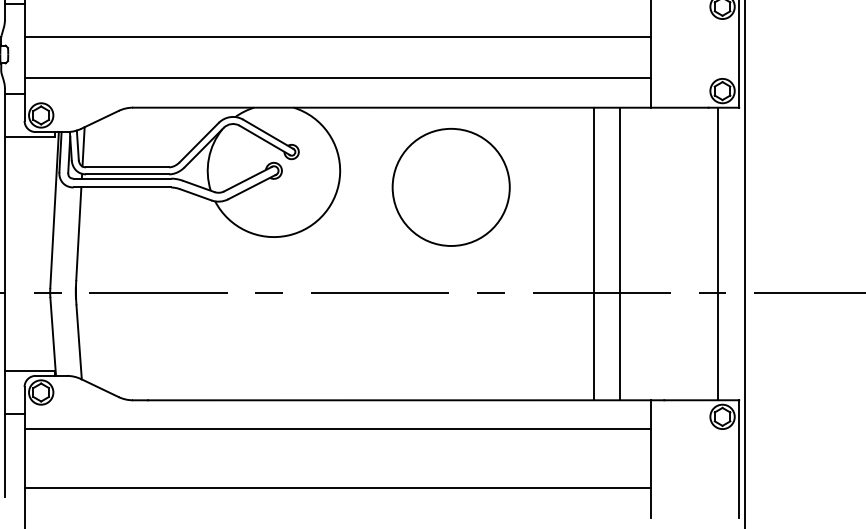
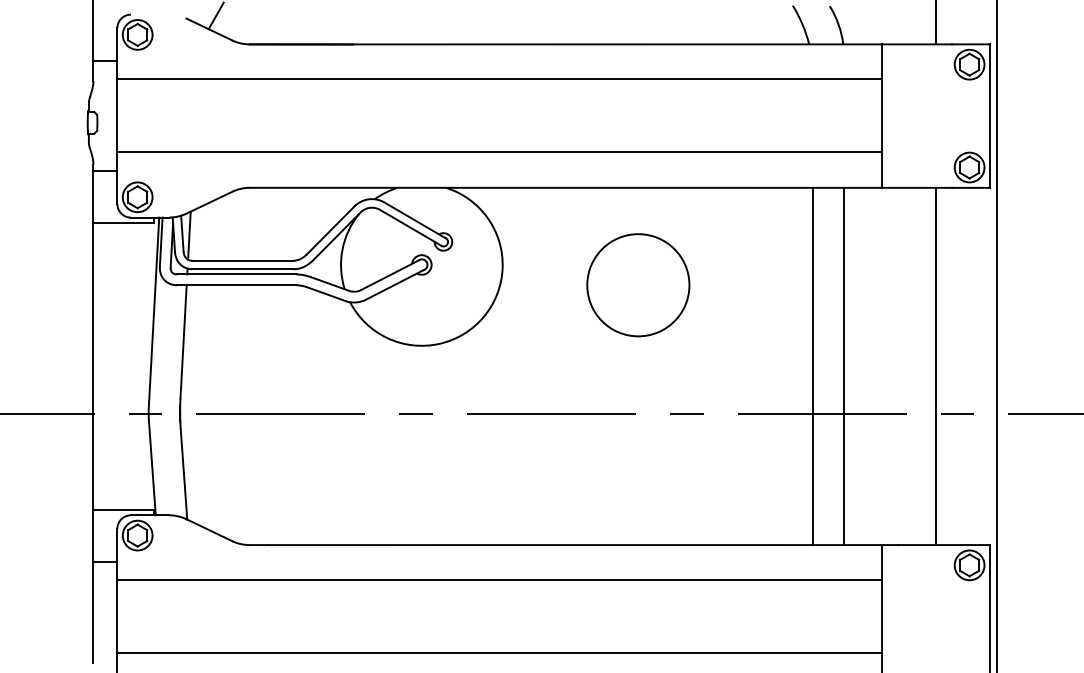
line: (337, 36) -> (499, 79), moved
circle: (451, 187) -> (638, 285), size x0.71
line: (718, 254) -> (936, 366), moved

